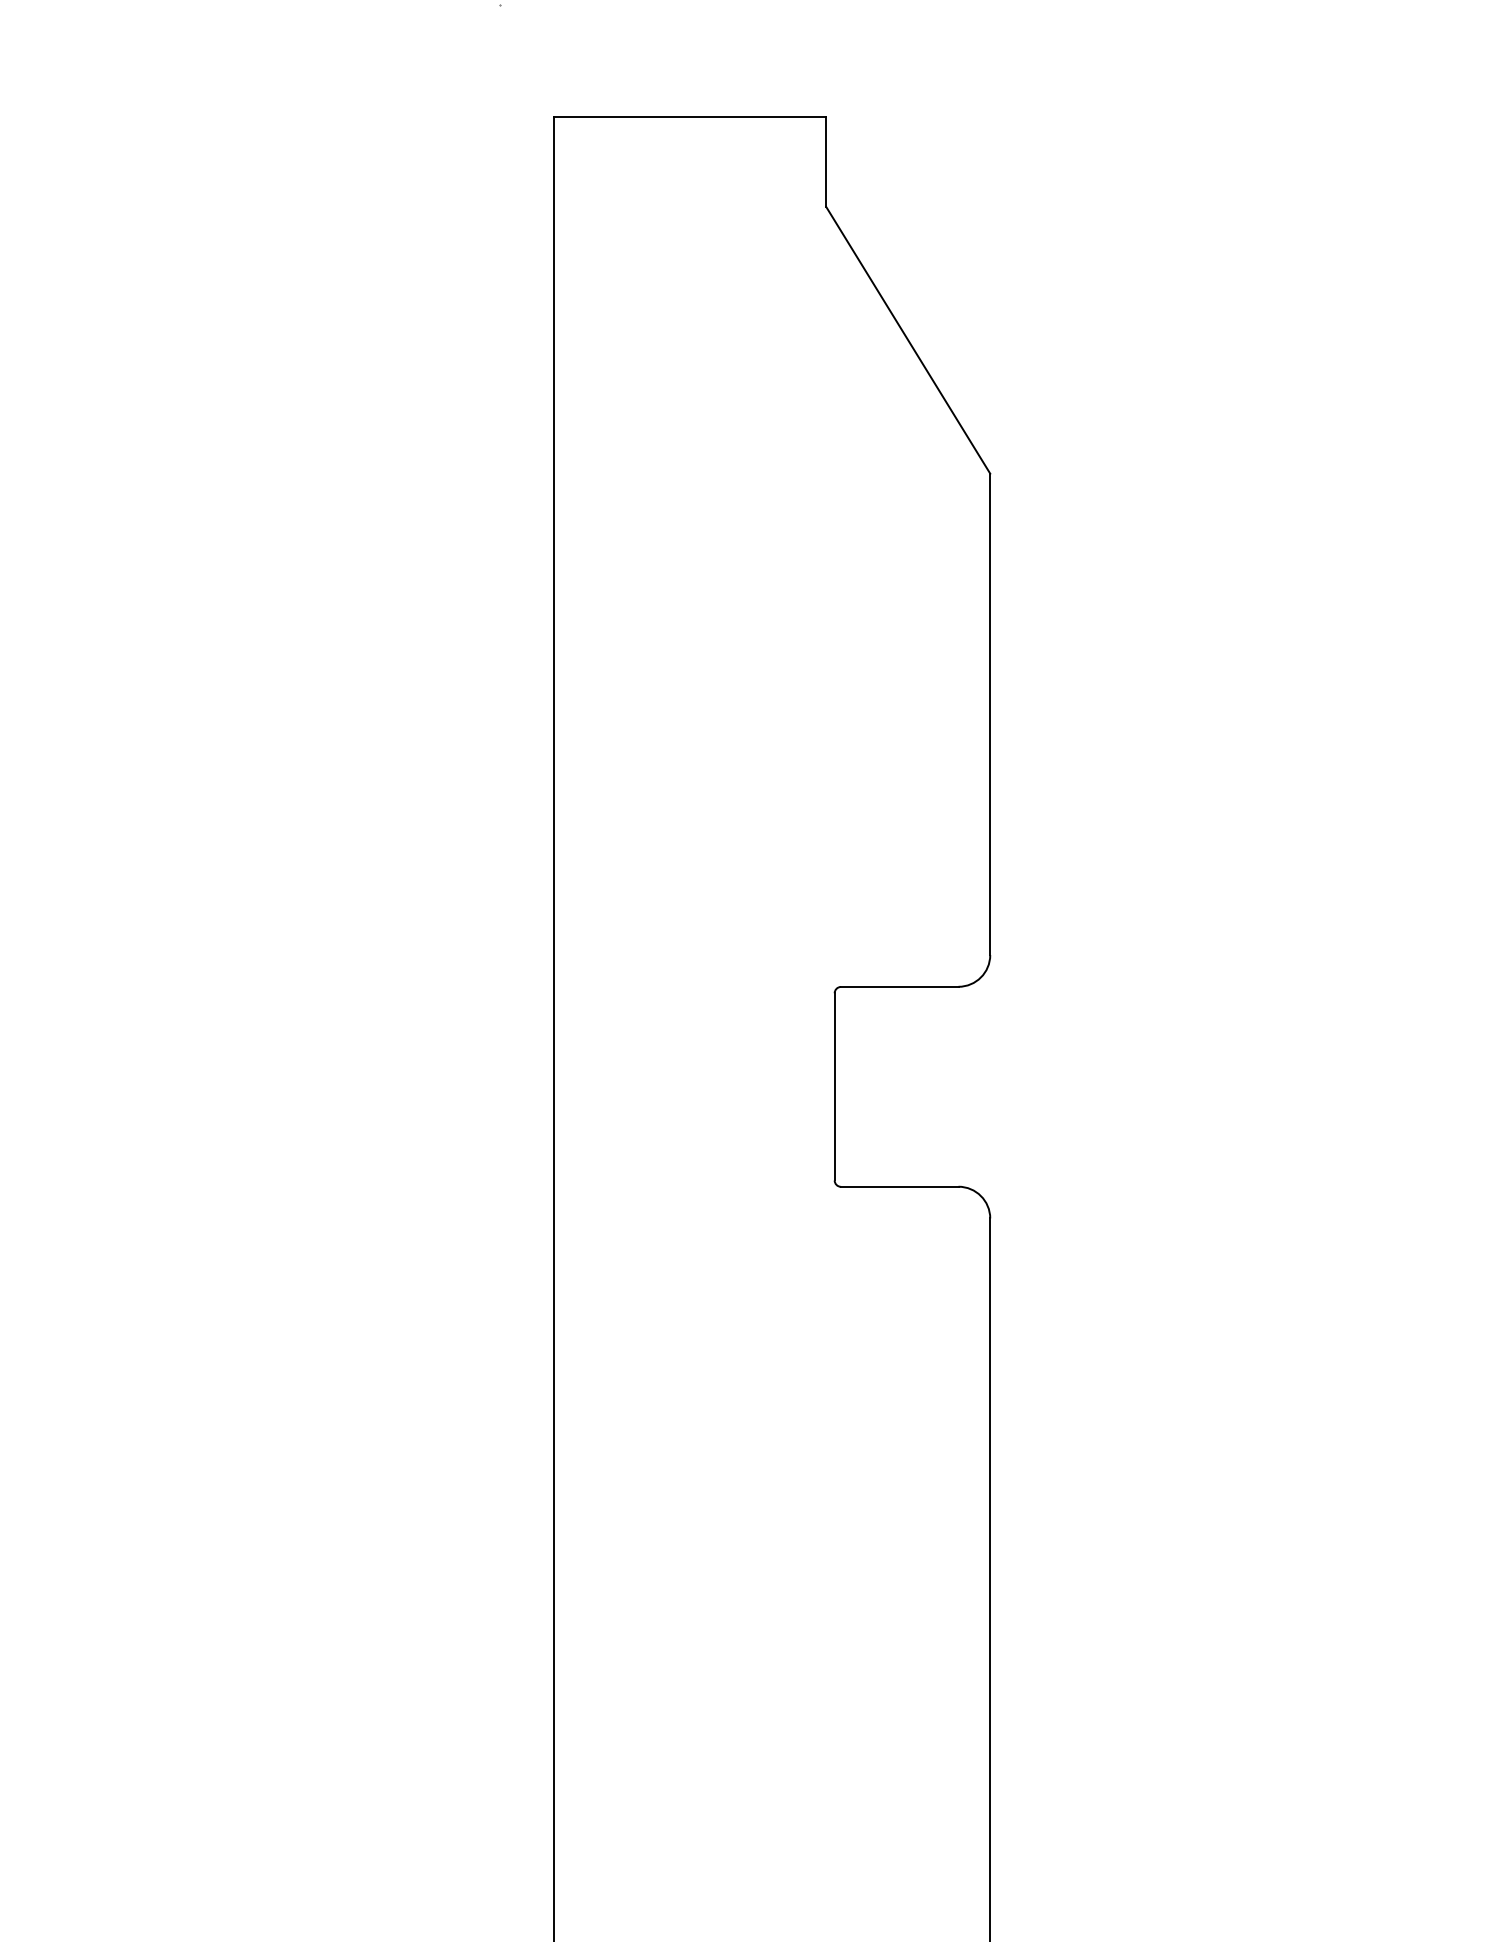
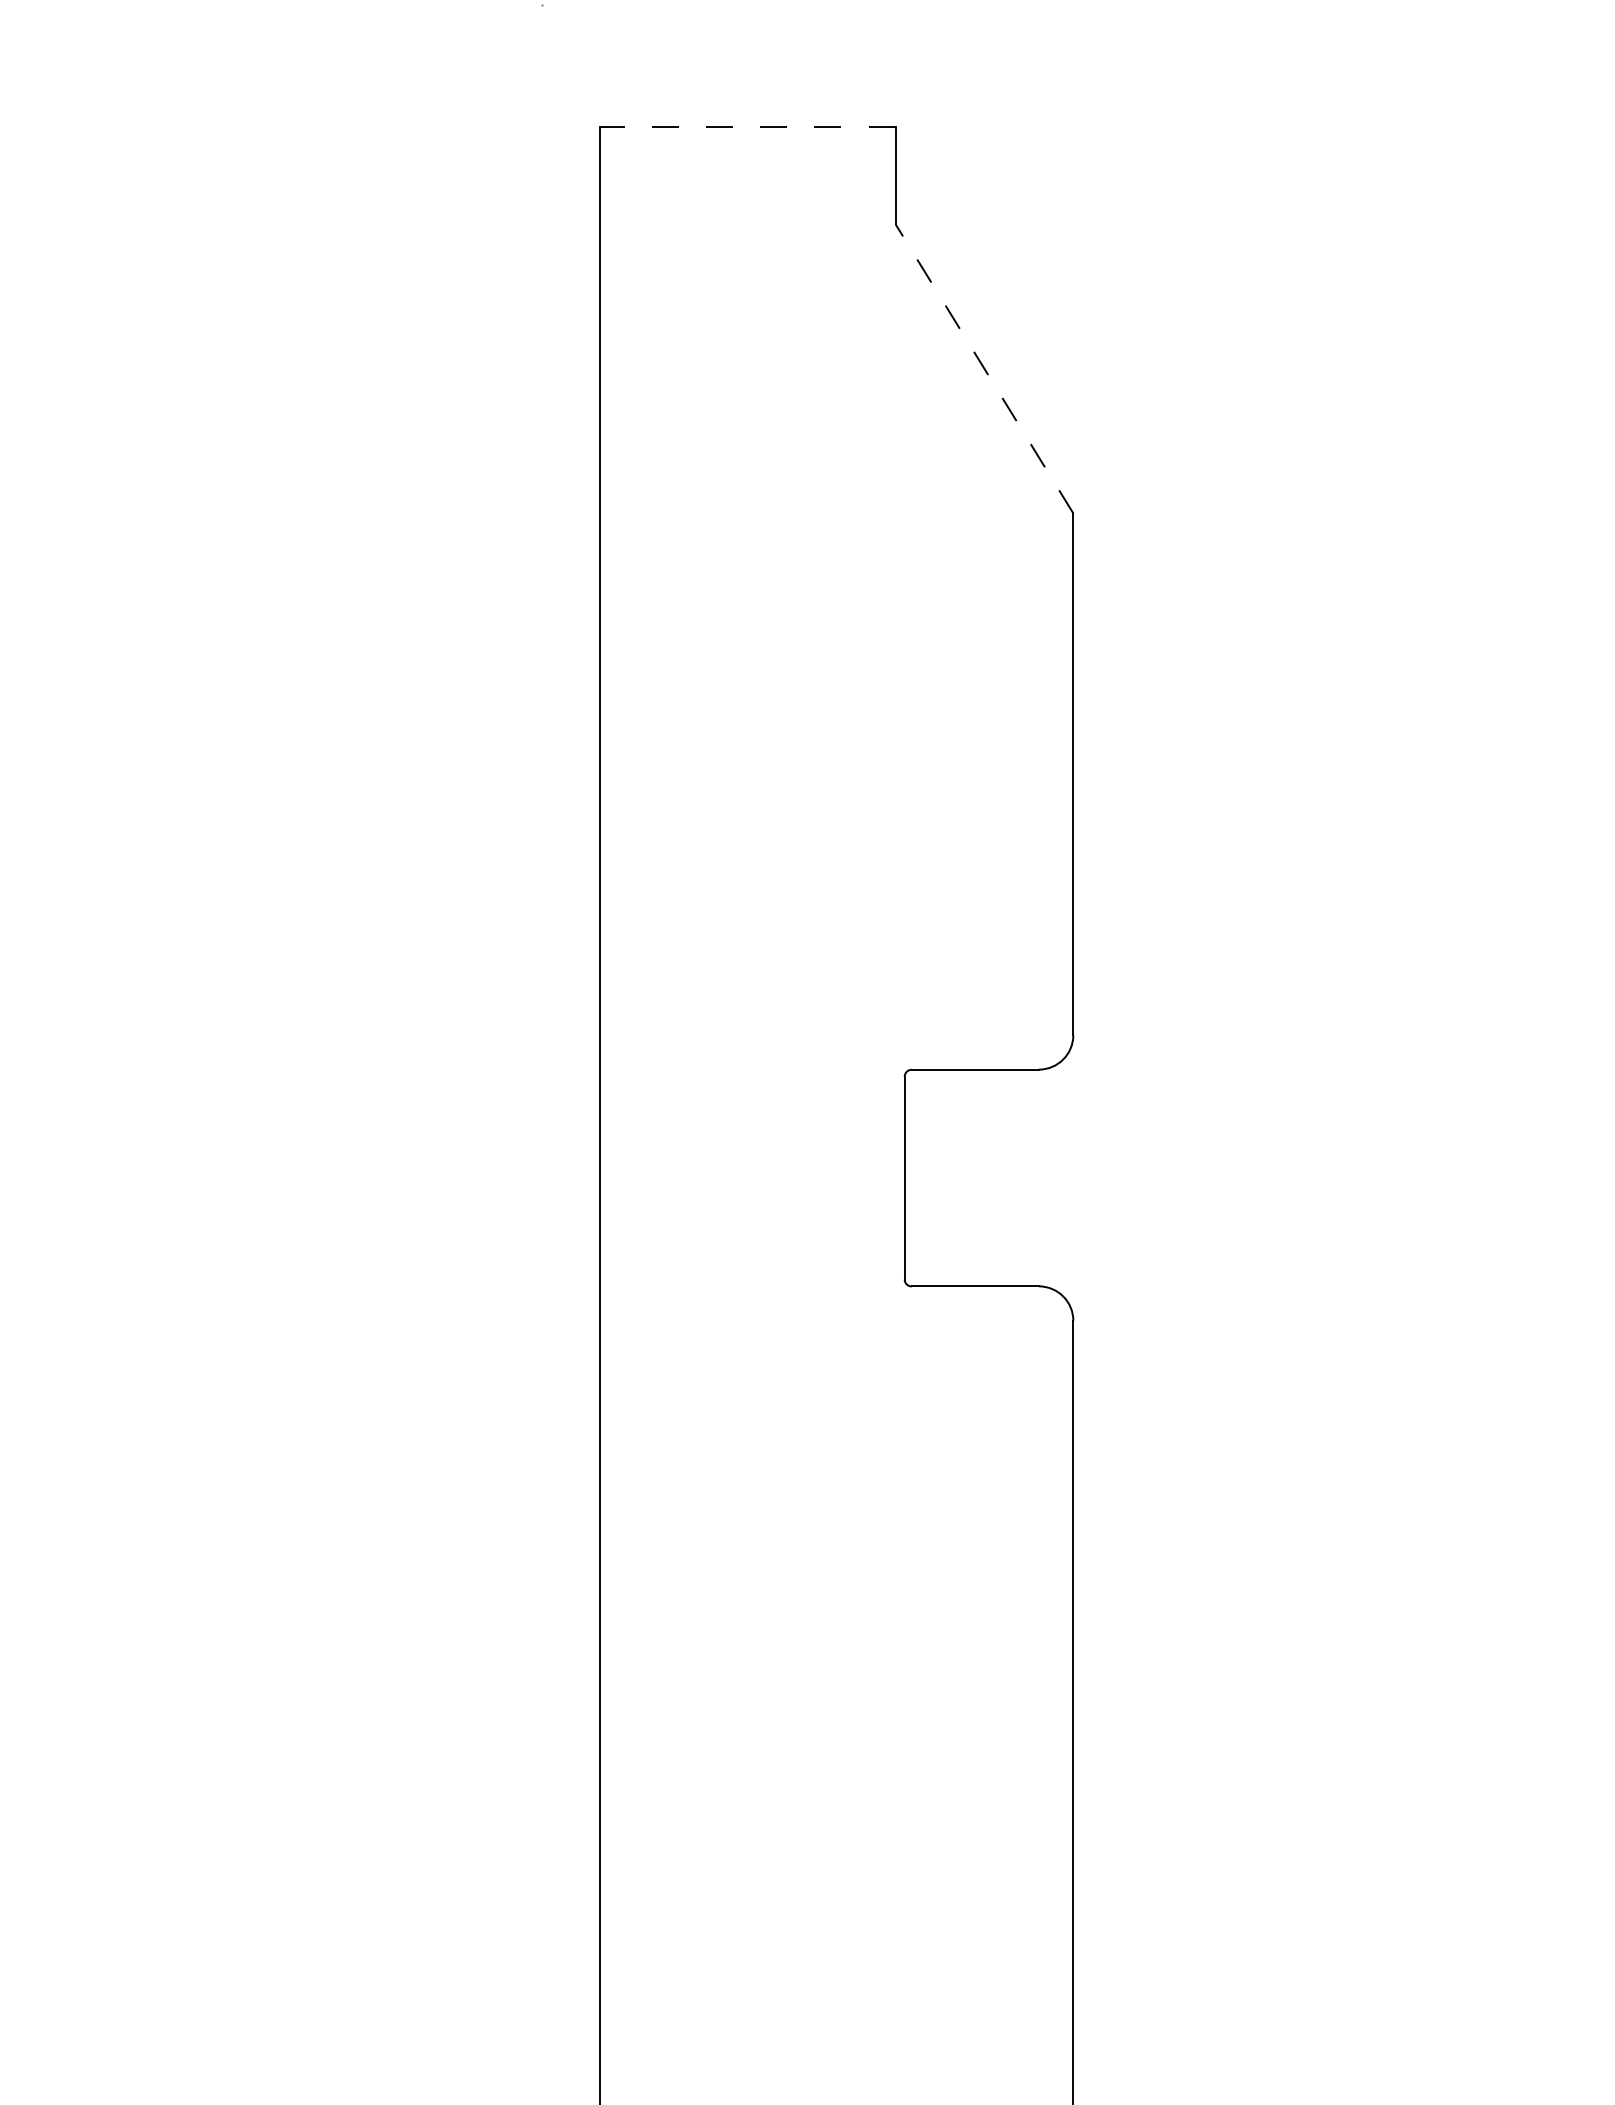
line: (689, 116) -> (747, 126), solid -> dashed
line: (908, 340) -> (984, 369), solid -> dashed

